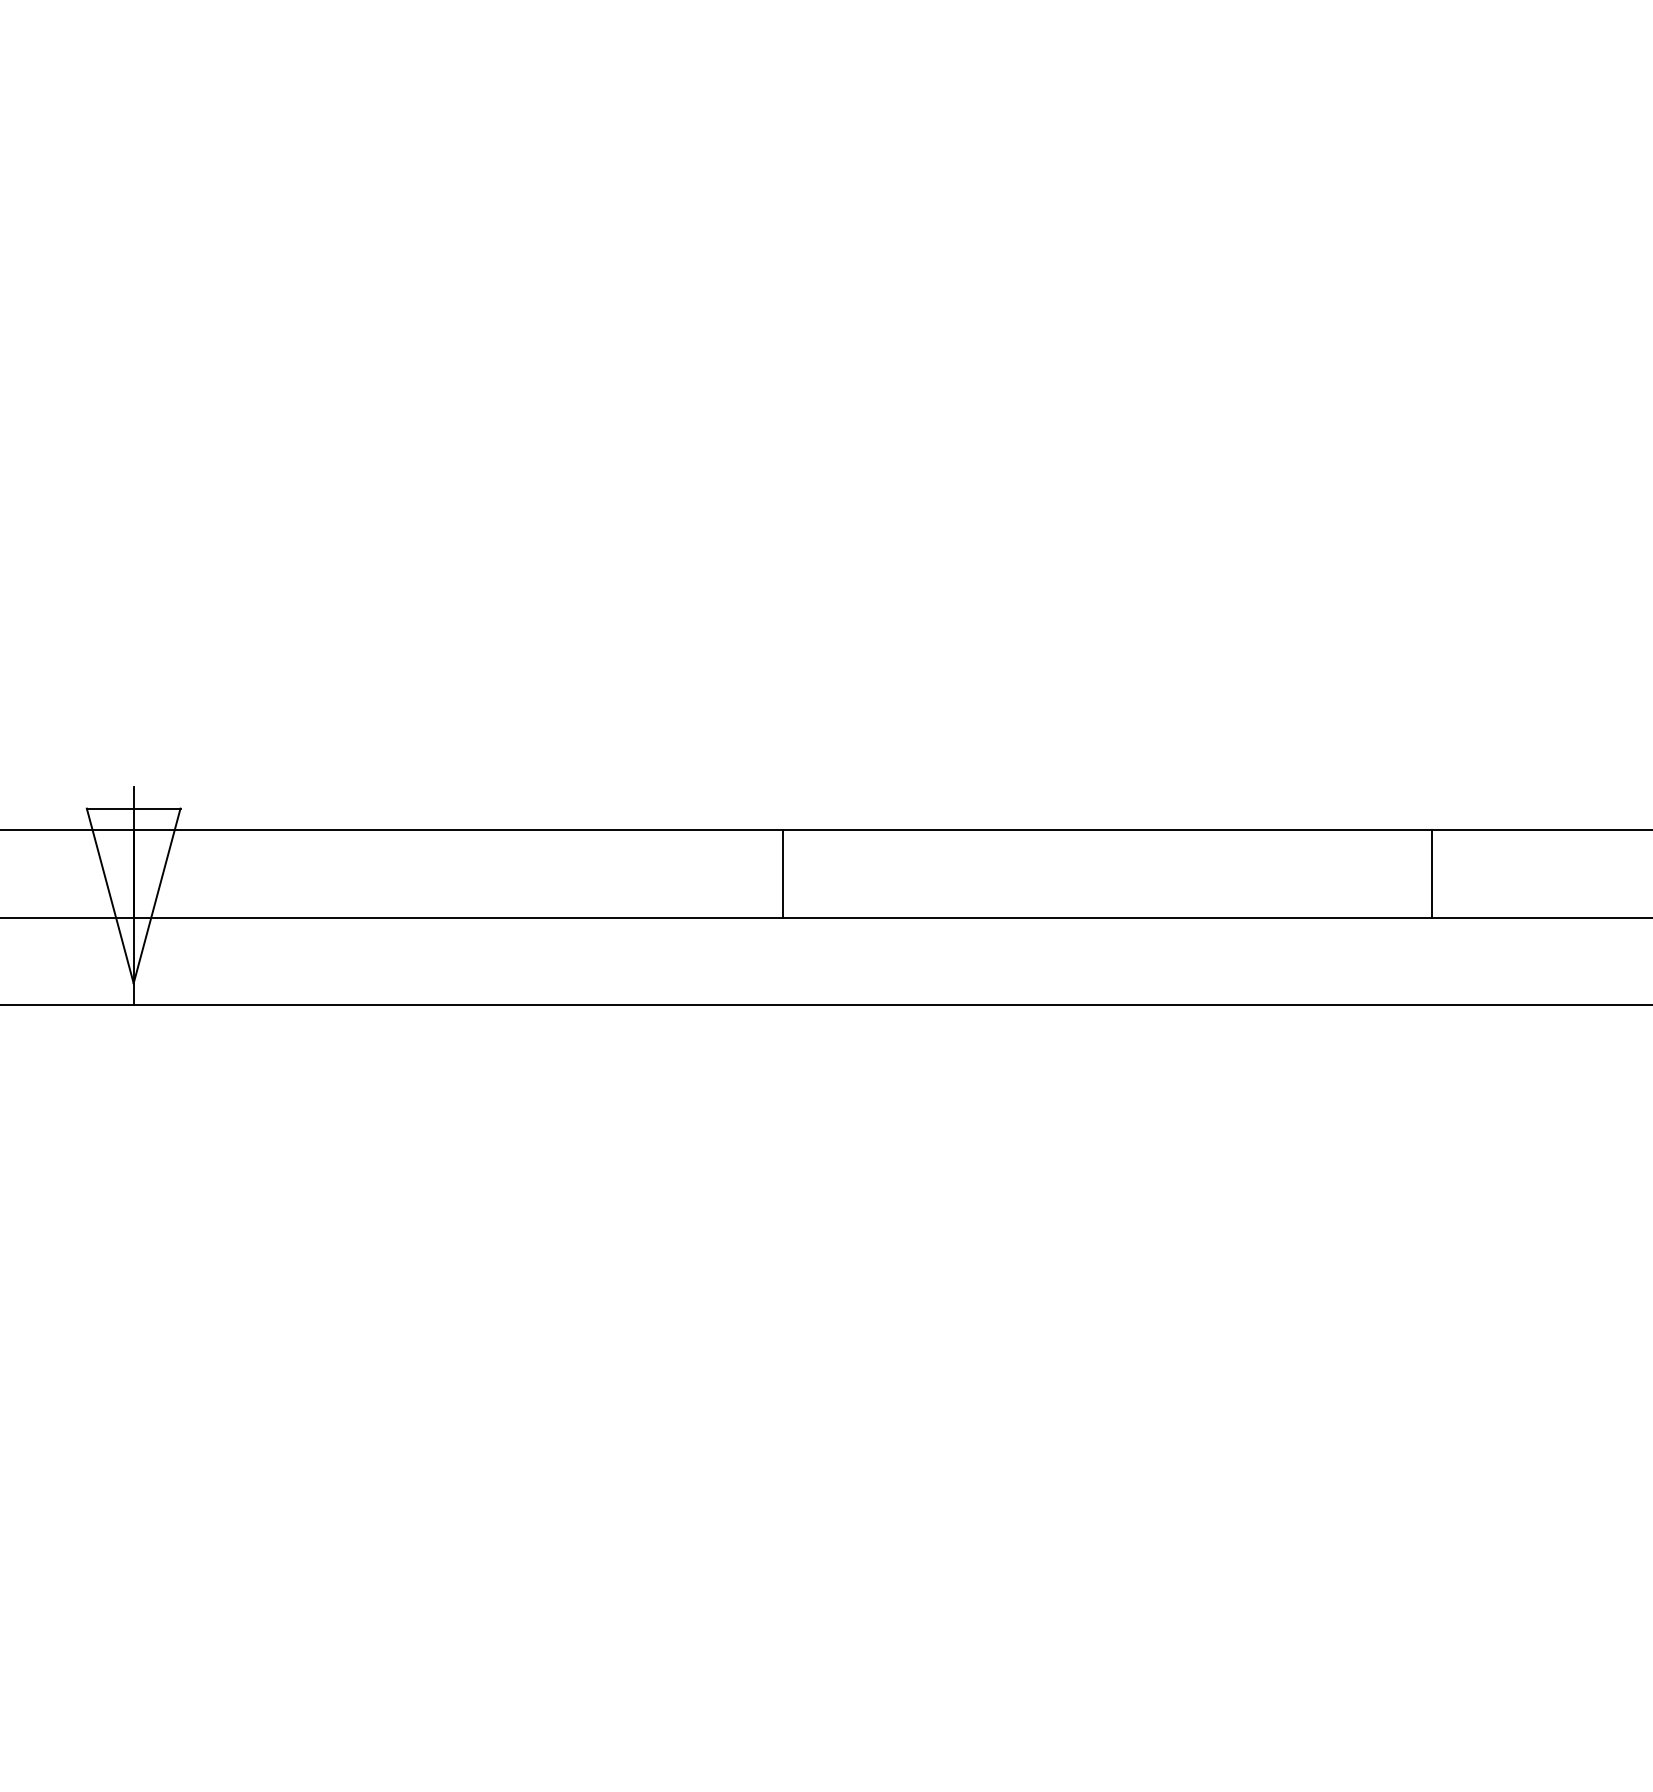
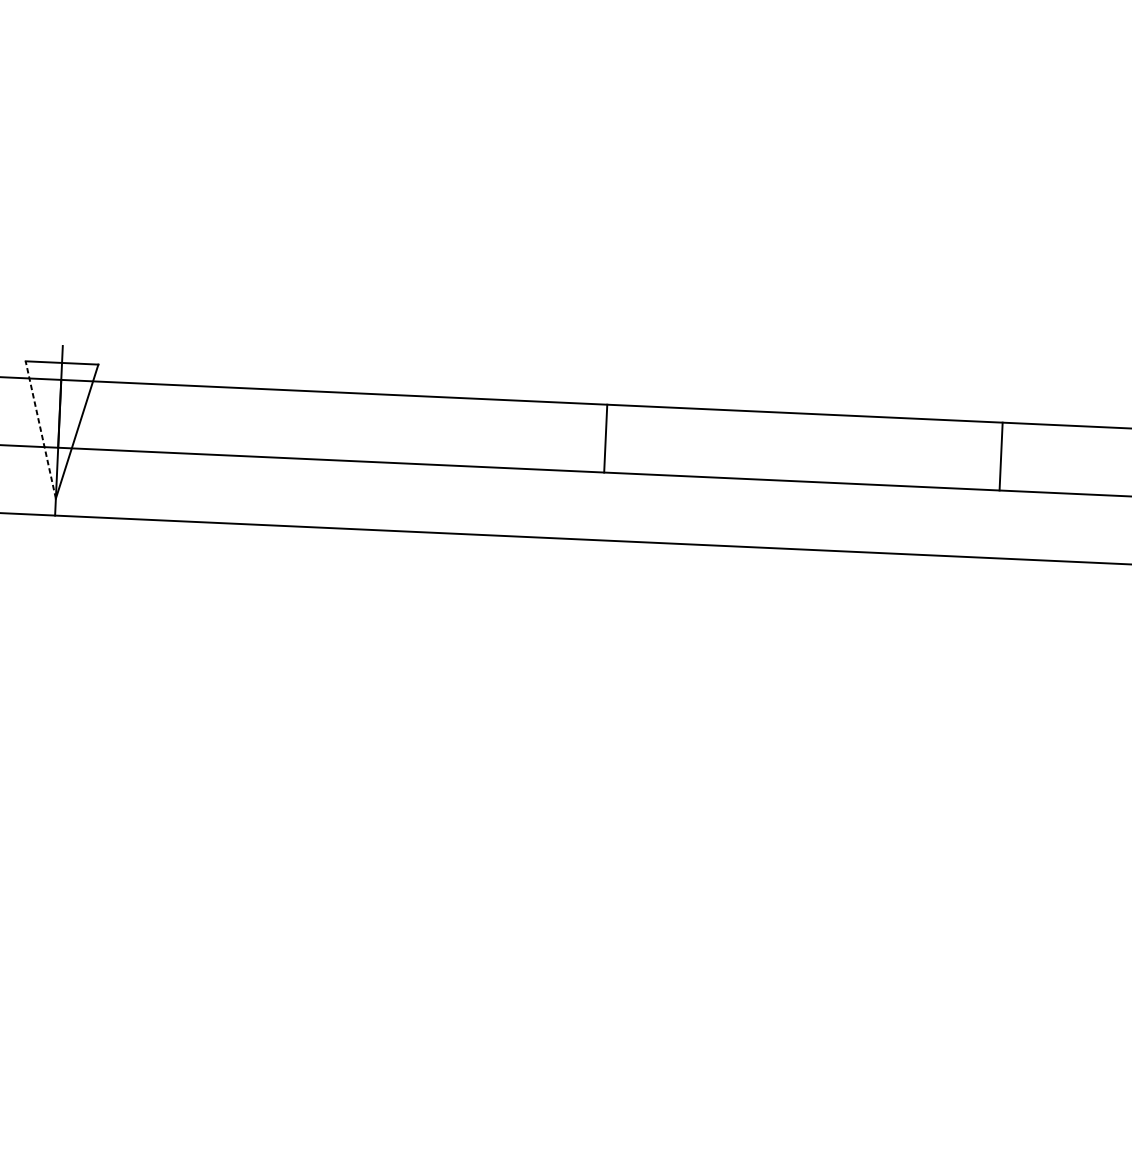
line: (783, 873) -> (606, 438), moved
line: (1432, 873) -> (1001, 456), moved
line: (110, 895) -> (40, 429), solid -> dashed

